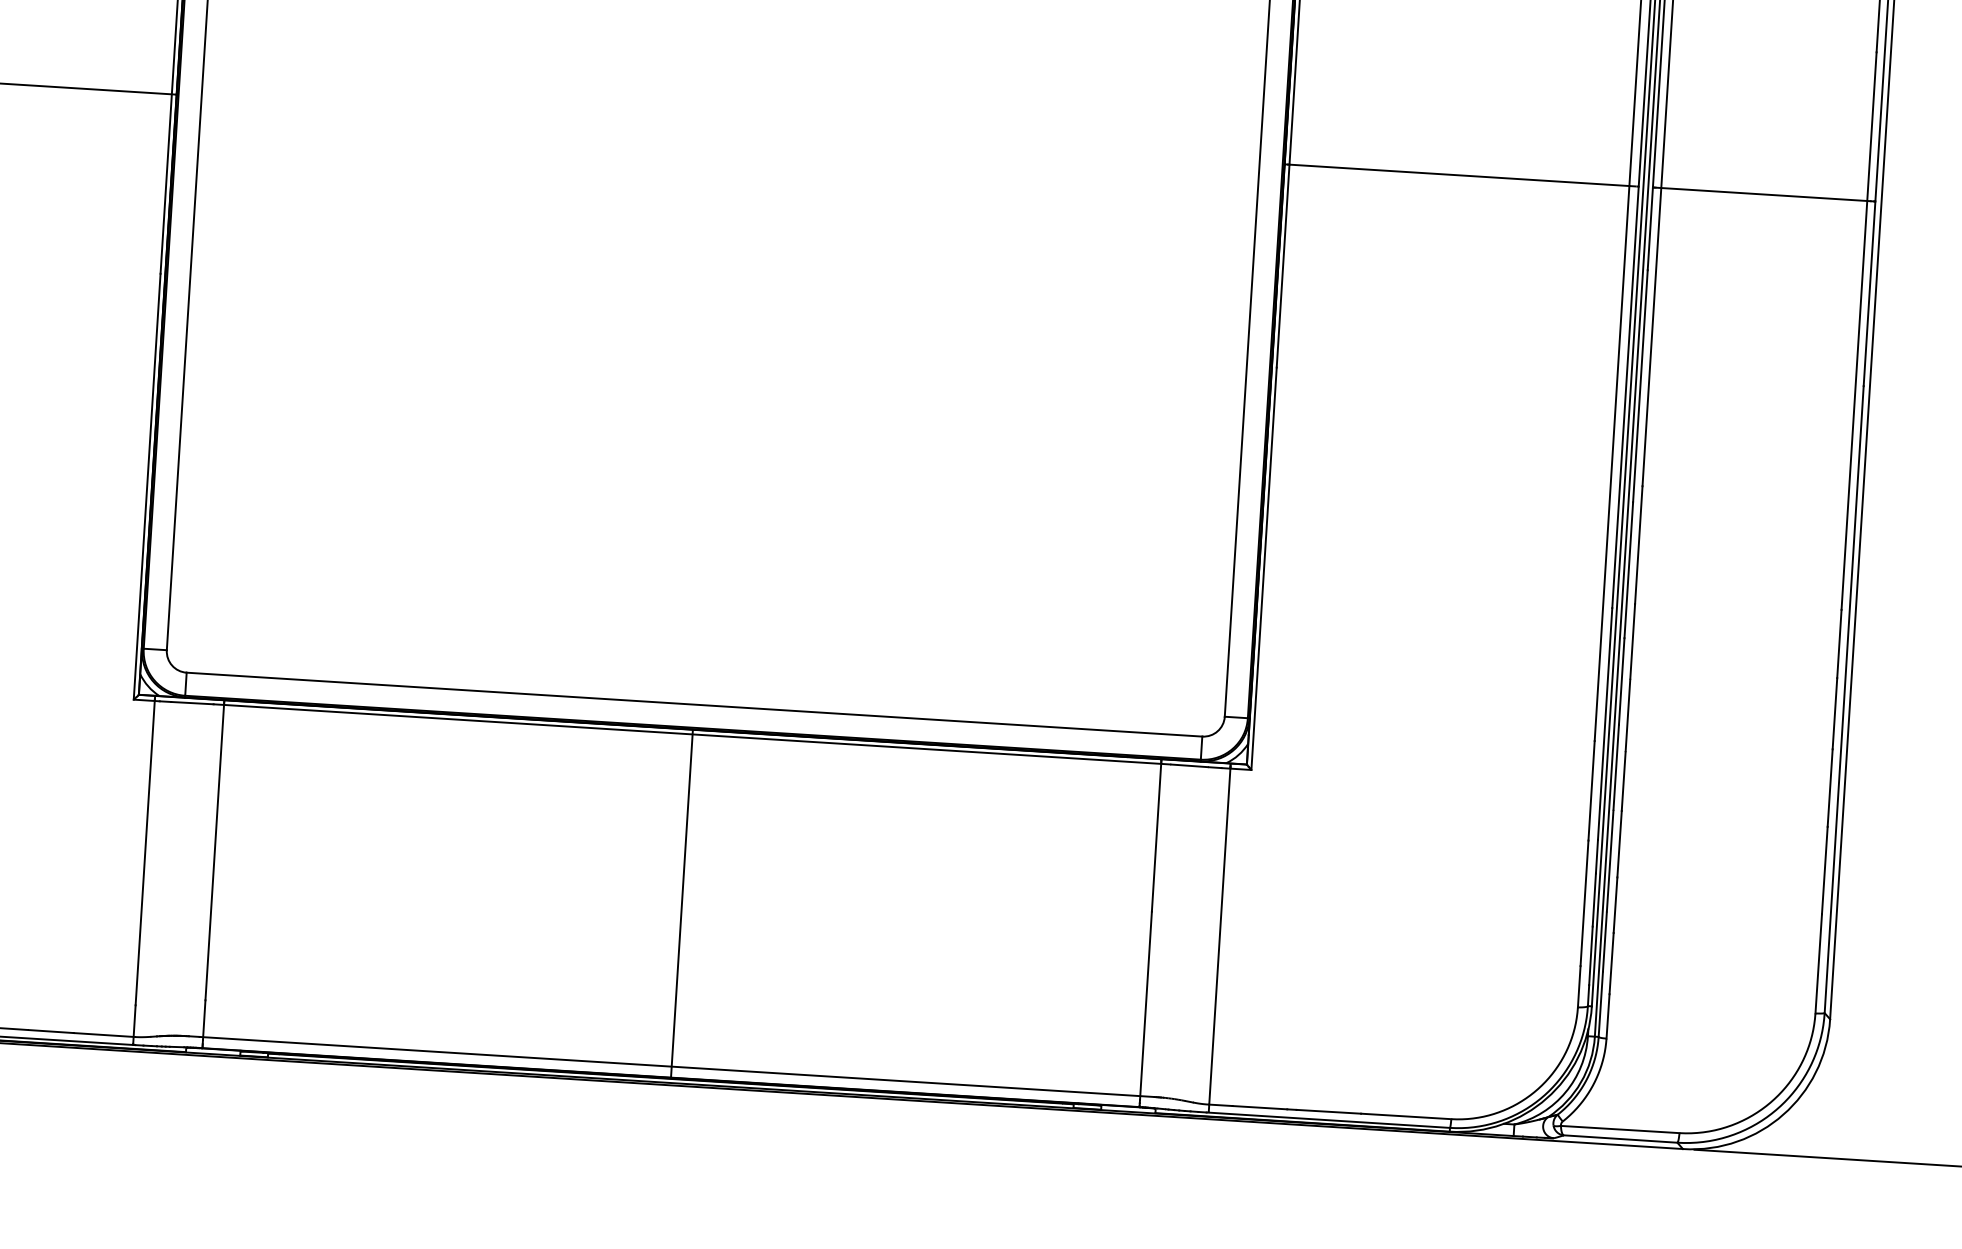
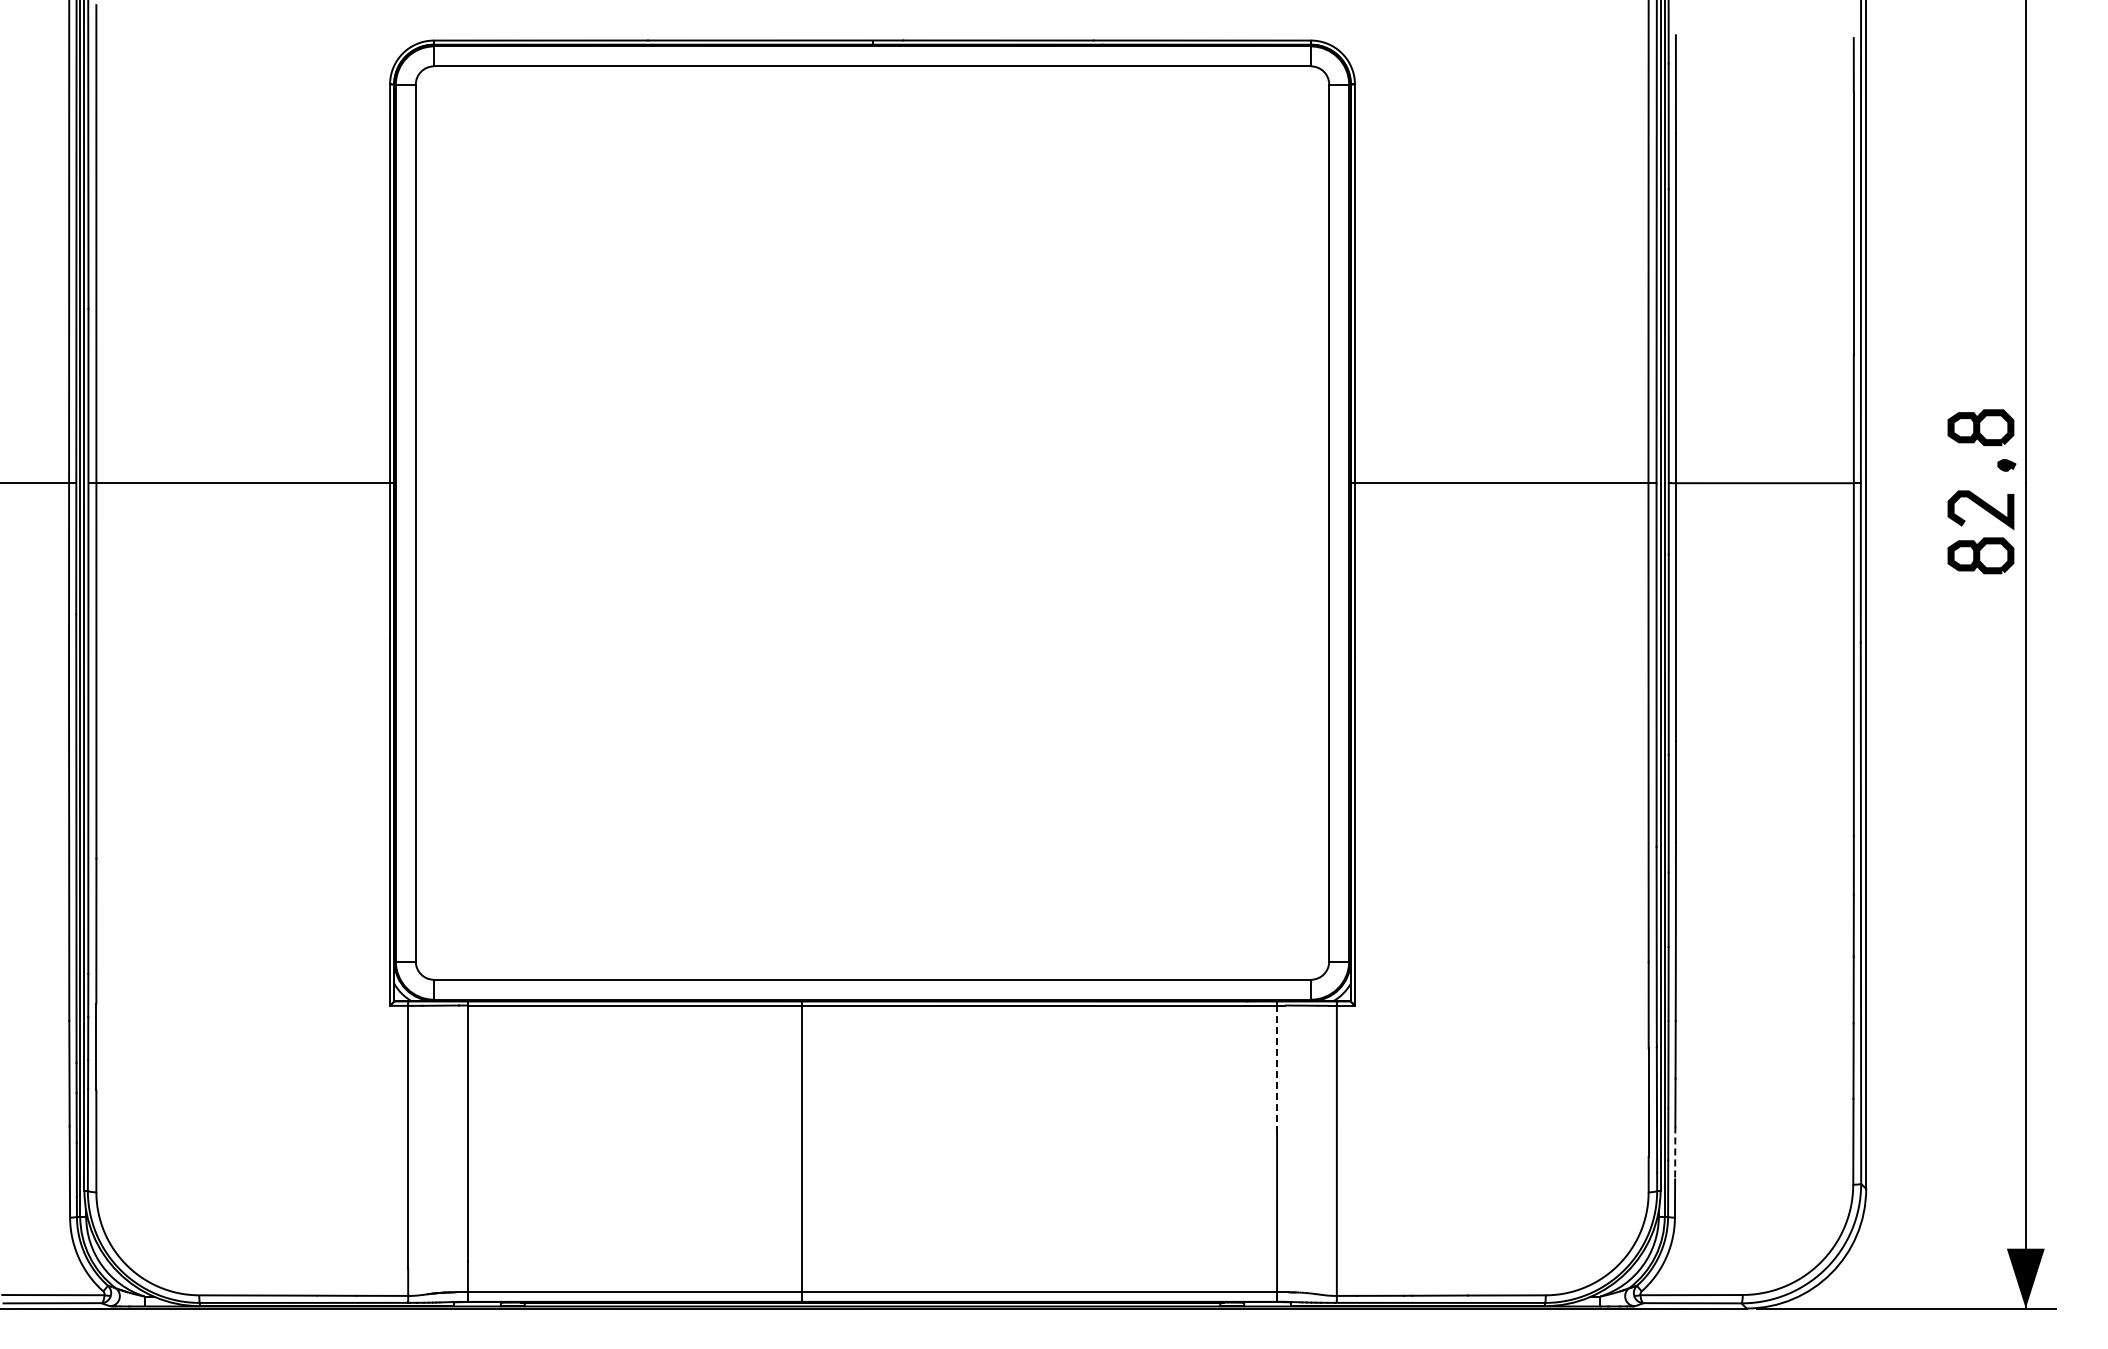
line: (1157, 838) -> (1277, 1069), solid -> dashed
line: (681, 903) -> (801, 1151), moved
line: (1611, 964) -> (1675, 1153), solid -> dashed

